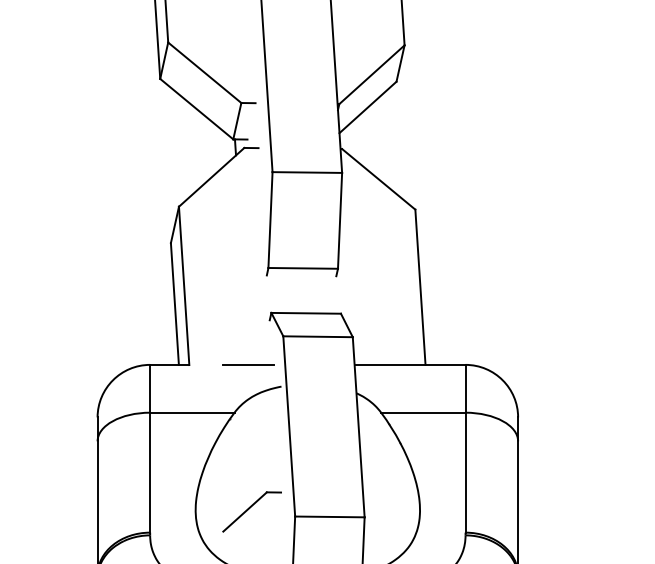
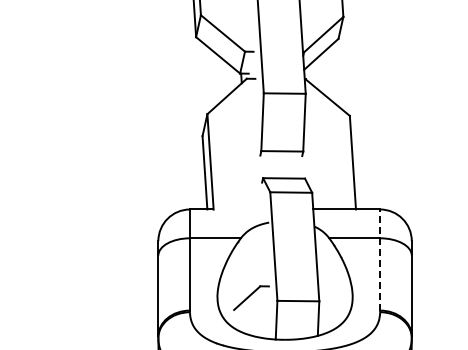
line: (247, 364) -> (248, 209), removed
line: (466, 449) -> (380, 260), solid -> dashed

